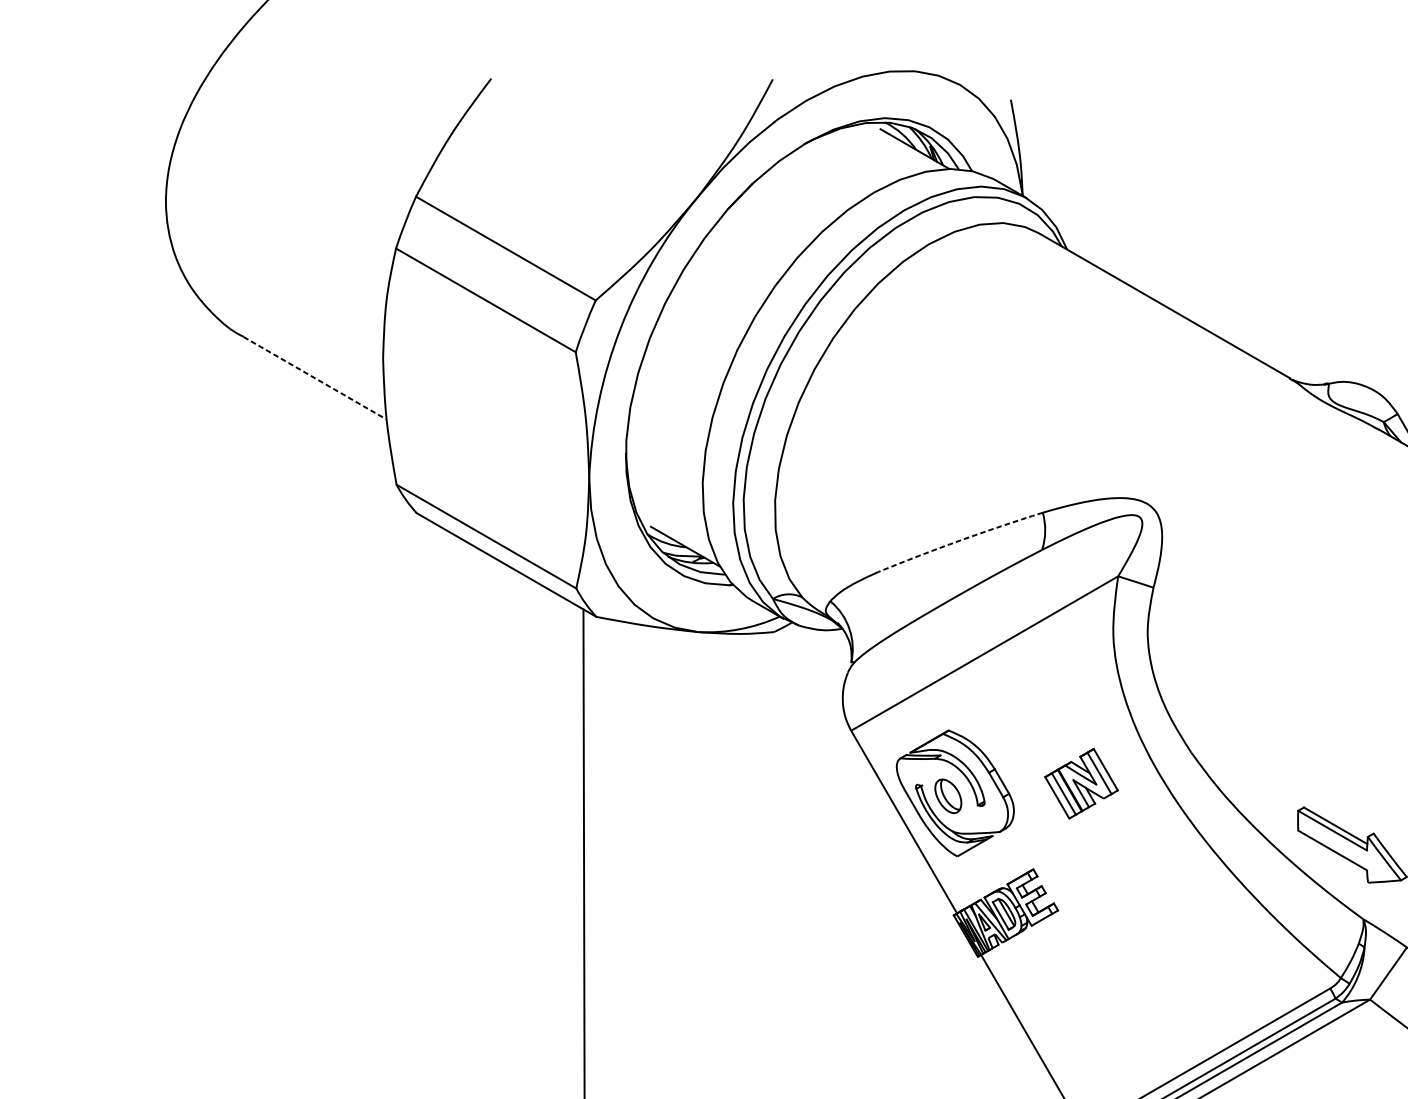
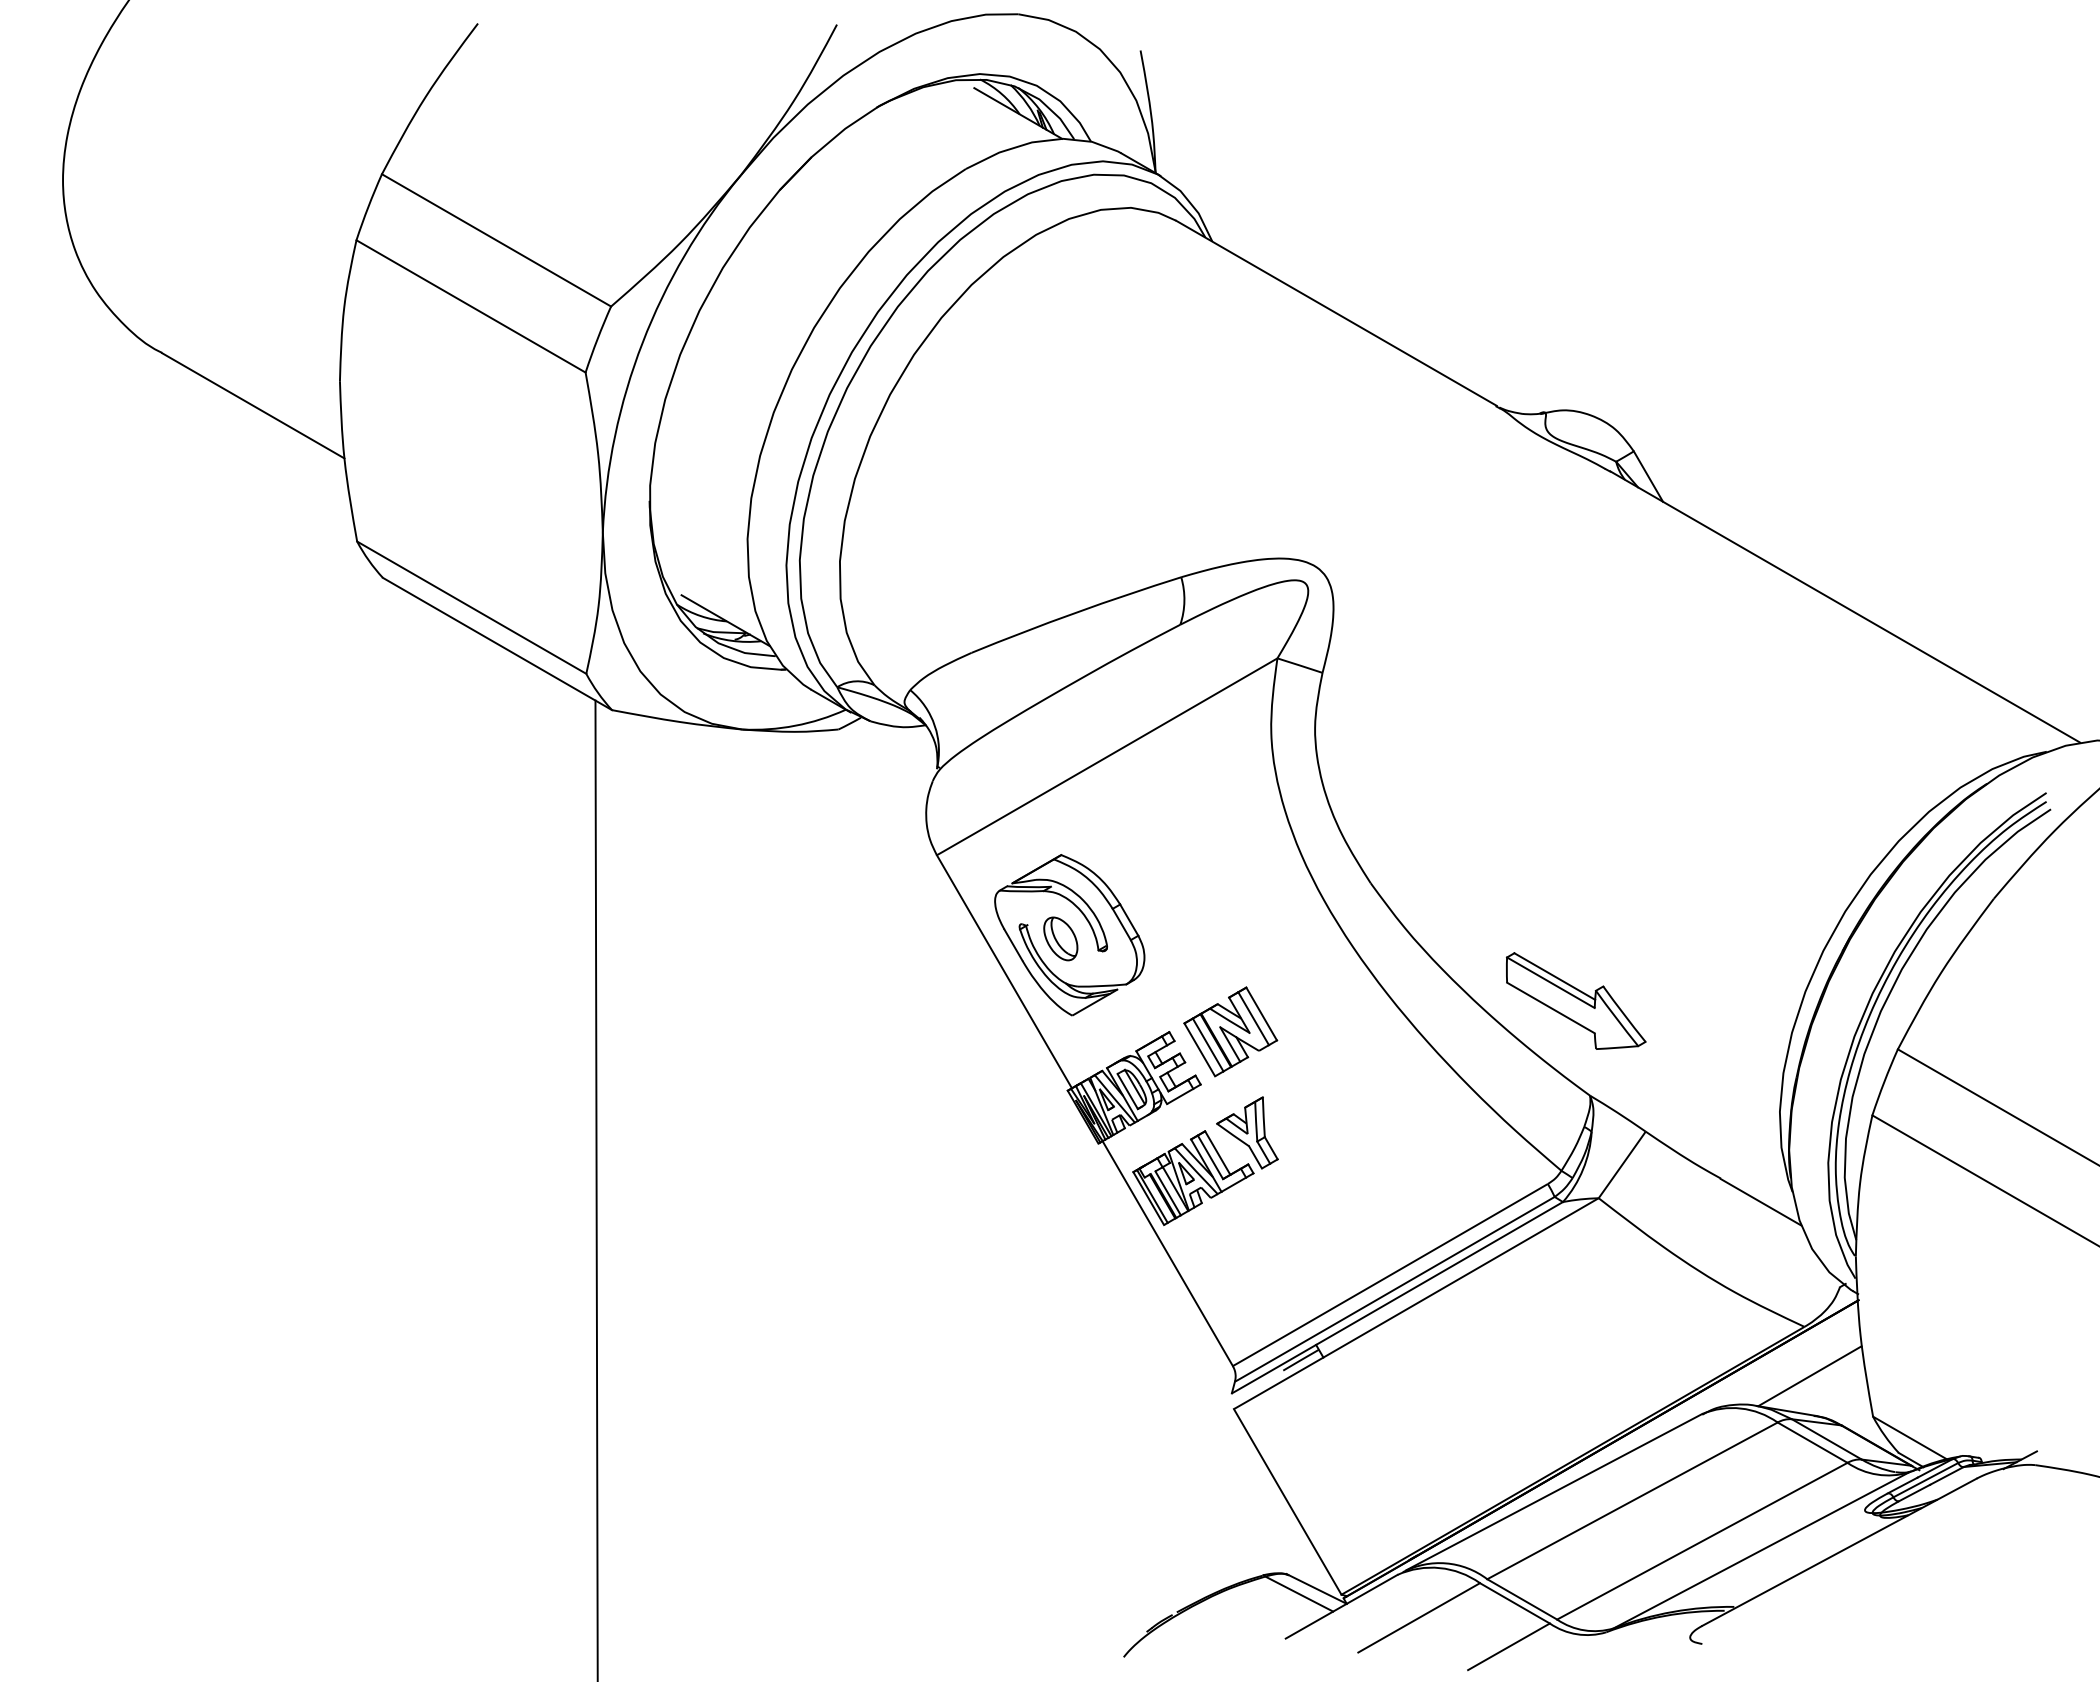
line: (315, 378) -> (253, 406), dashed -> solid
arc: (959, 540) -> (1075, 612), dashed -> solid
part: (1081, 783) -> (1230, 1031), moved
part: (1061, 970) -> (1205, 1160), added

